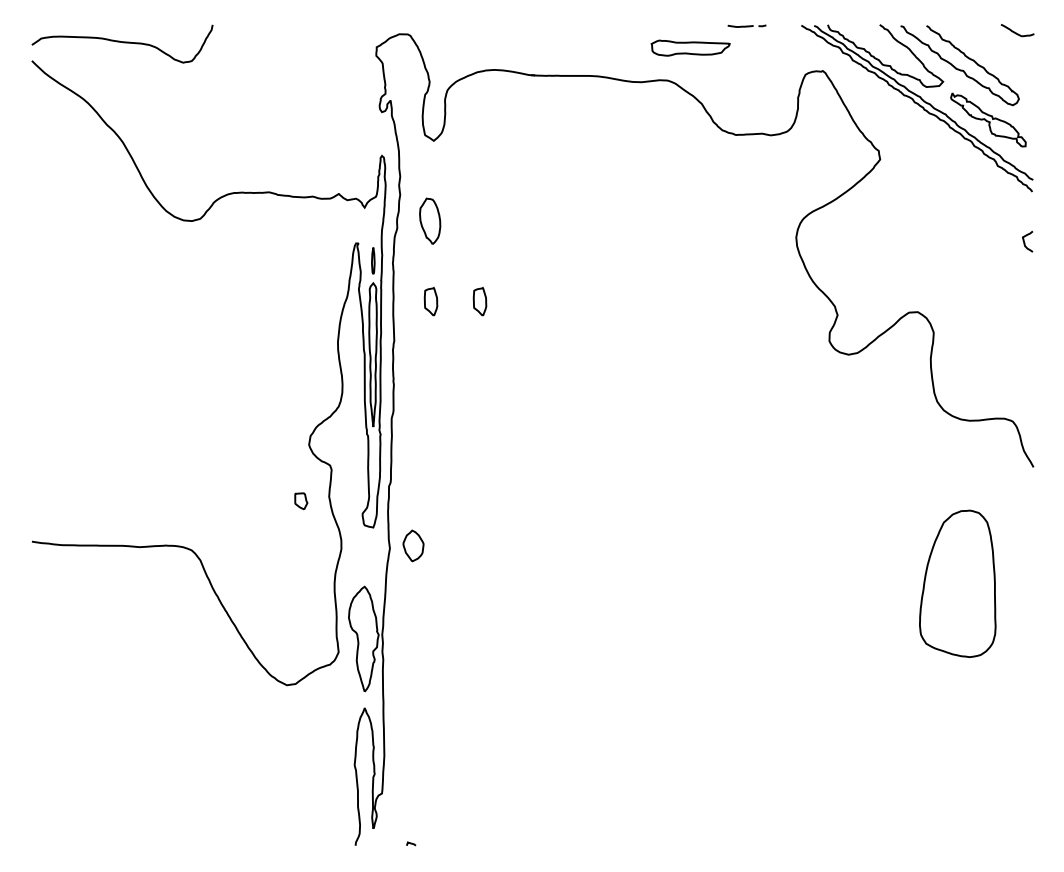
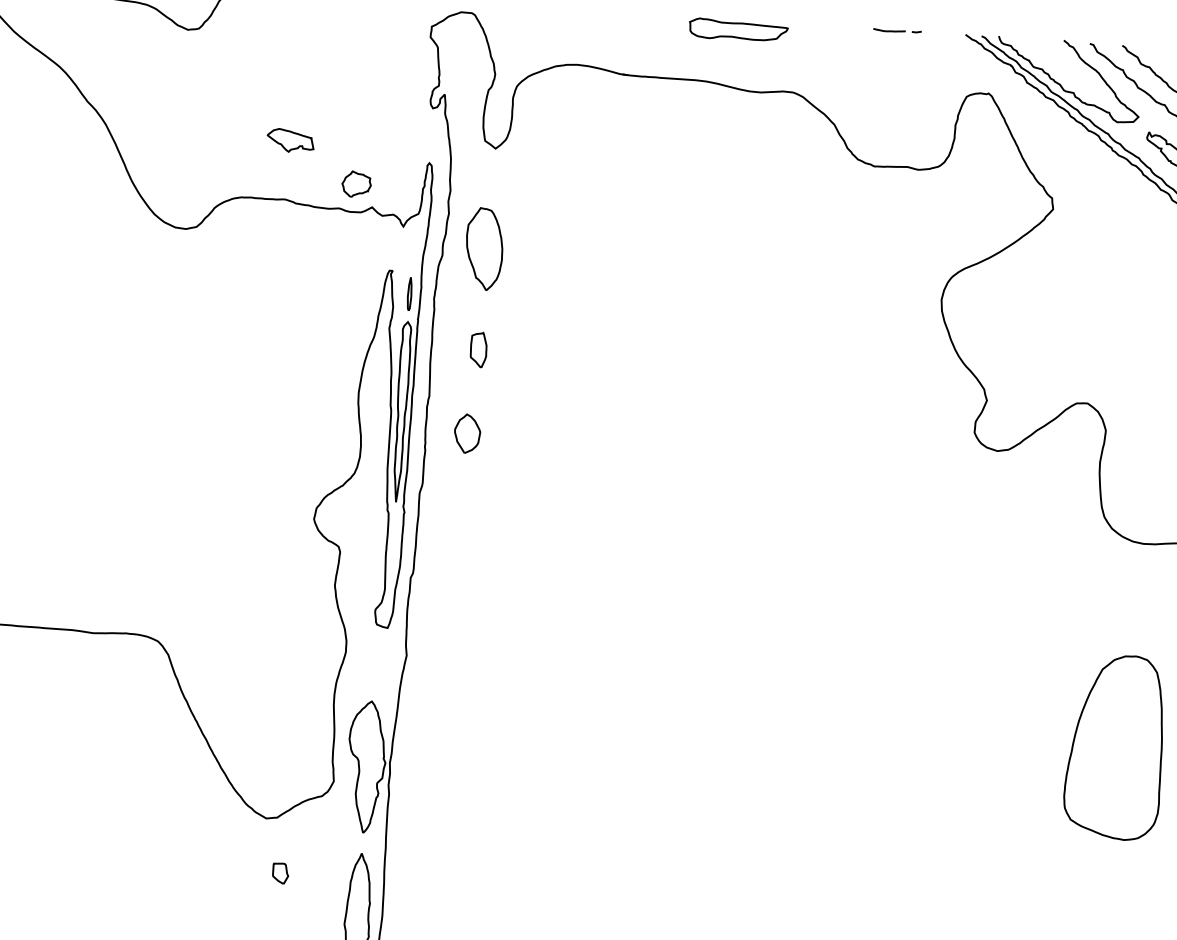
part: (690, 47) -> (738, 29), moved
part: (270, 145) -> (290, 140), added
part: (325, 176) -> (356, 184), added
part: (429, 221) -> (483, 249), size x1.43
part: (479, 301) -> (539, 353), removed
part: (301, 501) -> (280, 873), moved
part: (413, 545) -> (467, 433), moved

